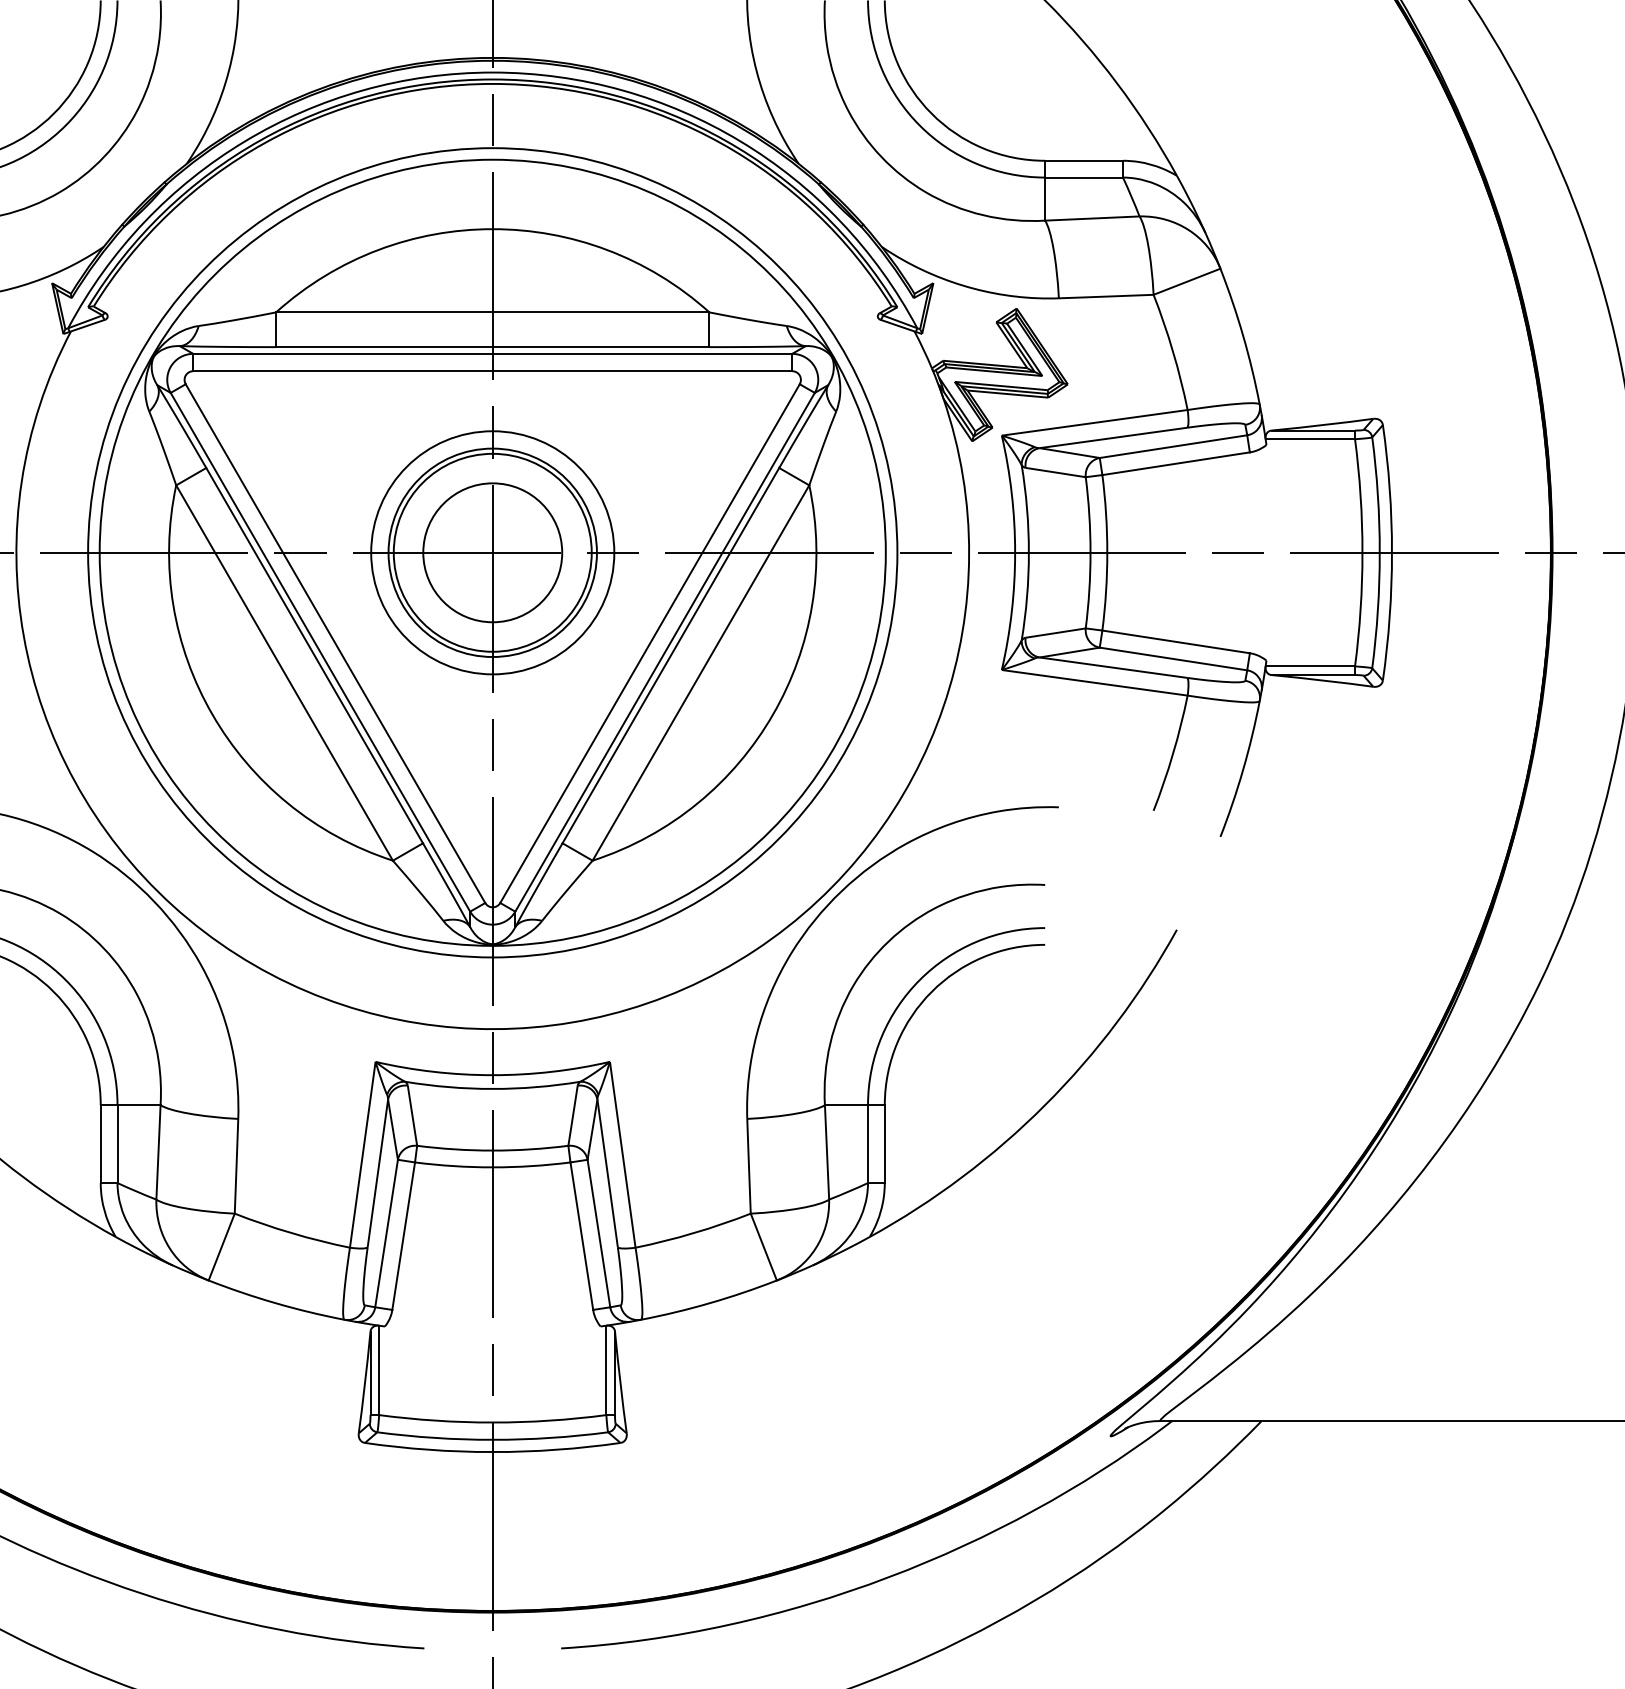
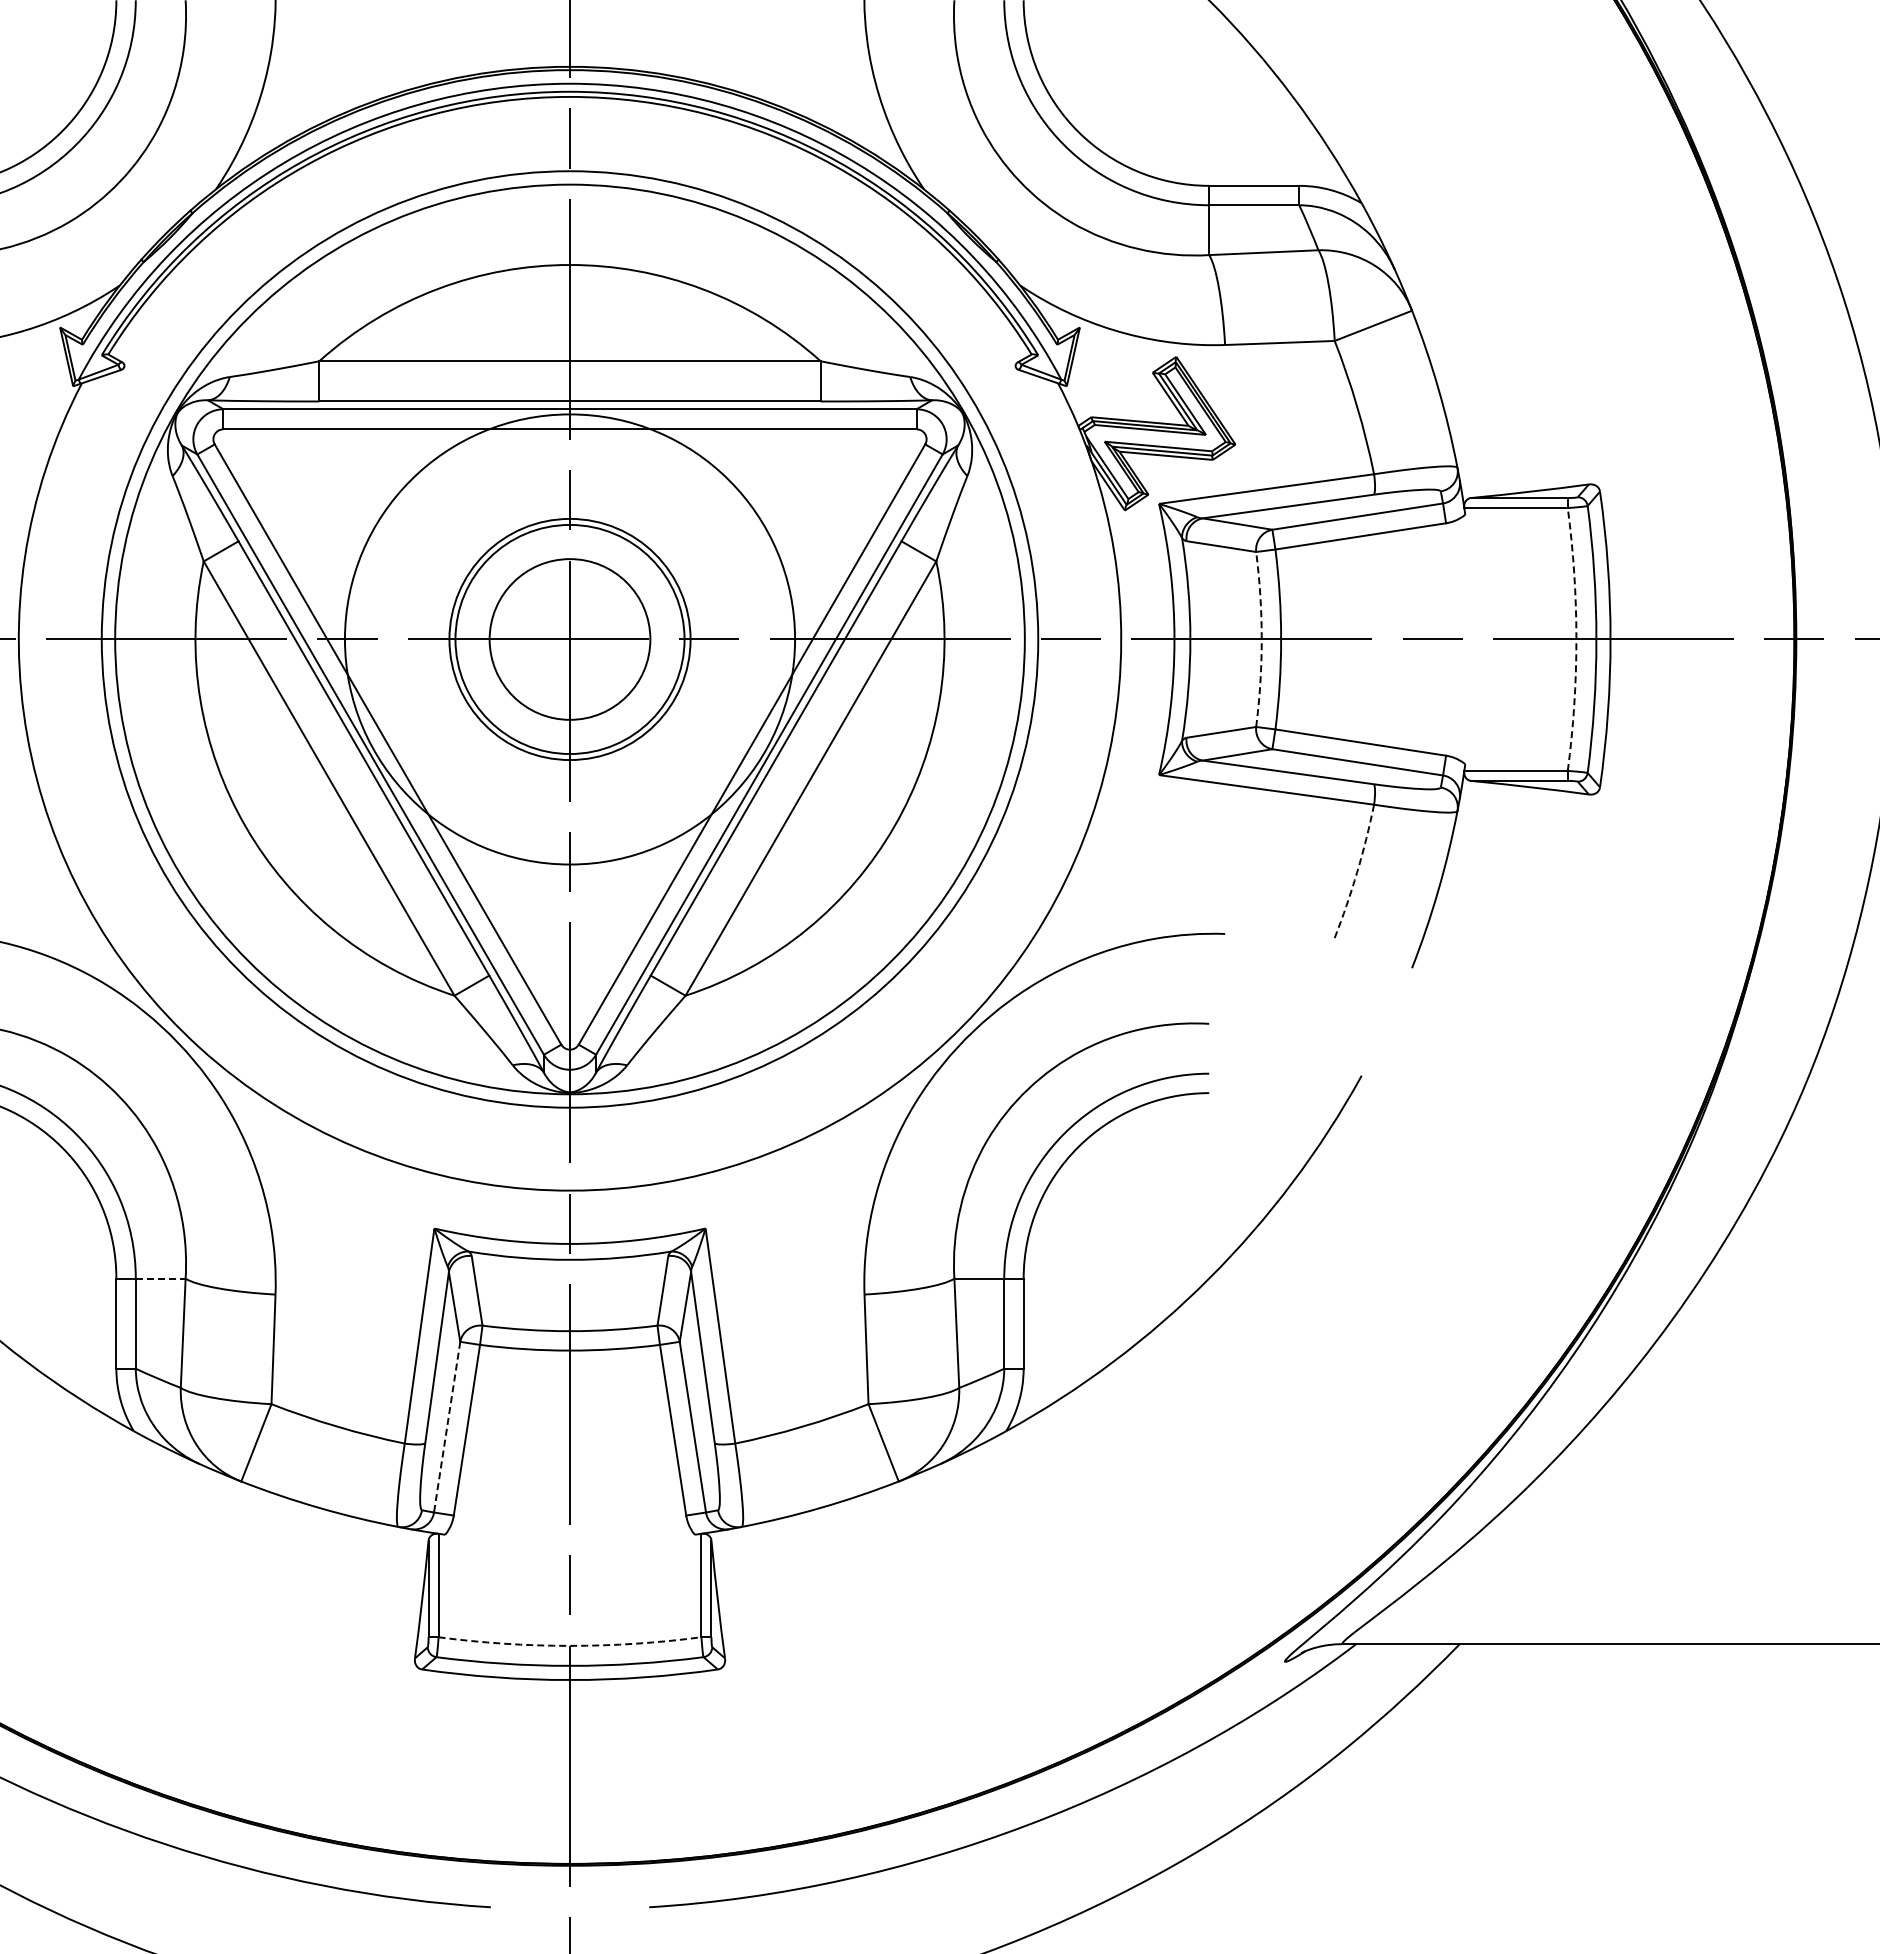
circle: (492, 552) -> (569, 639), size x1.6
arc: (1090, 552) -> (1261, 639), solid -> dashed
arc: (1362, 552) -> (1576, 639), solid -> dashed
arc: (1173, 754) -> (1357, 872), solid -> dashed
line: (138, 1105) -> (160, 1278), solid -> dashed
line: (386, 1233) -> (447, 1427), solid -> dashed
arc: (493, 1422) -> (570, 1645), solid -> dashed

